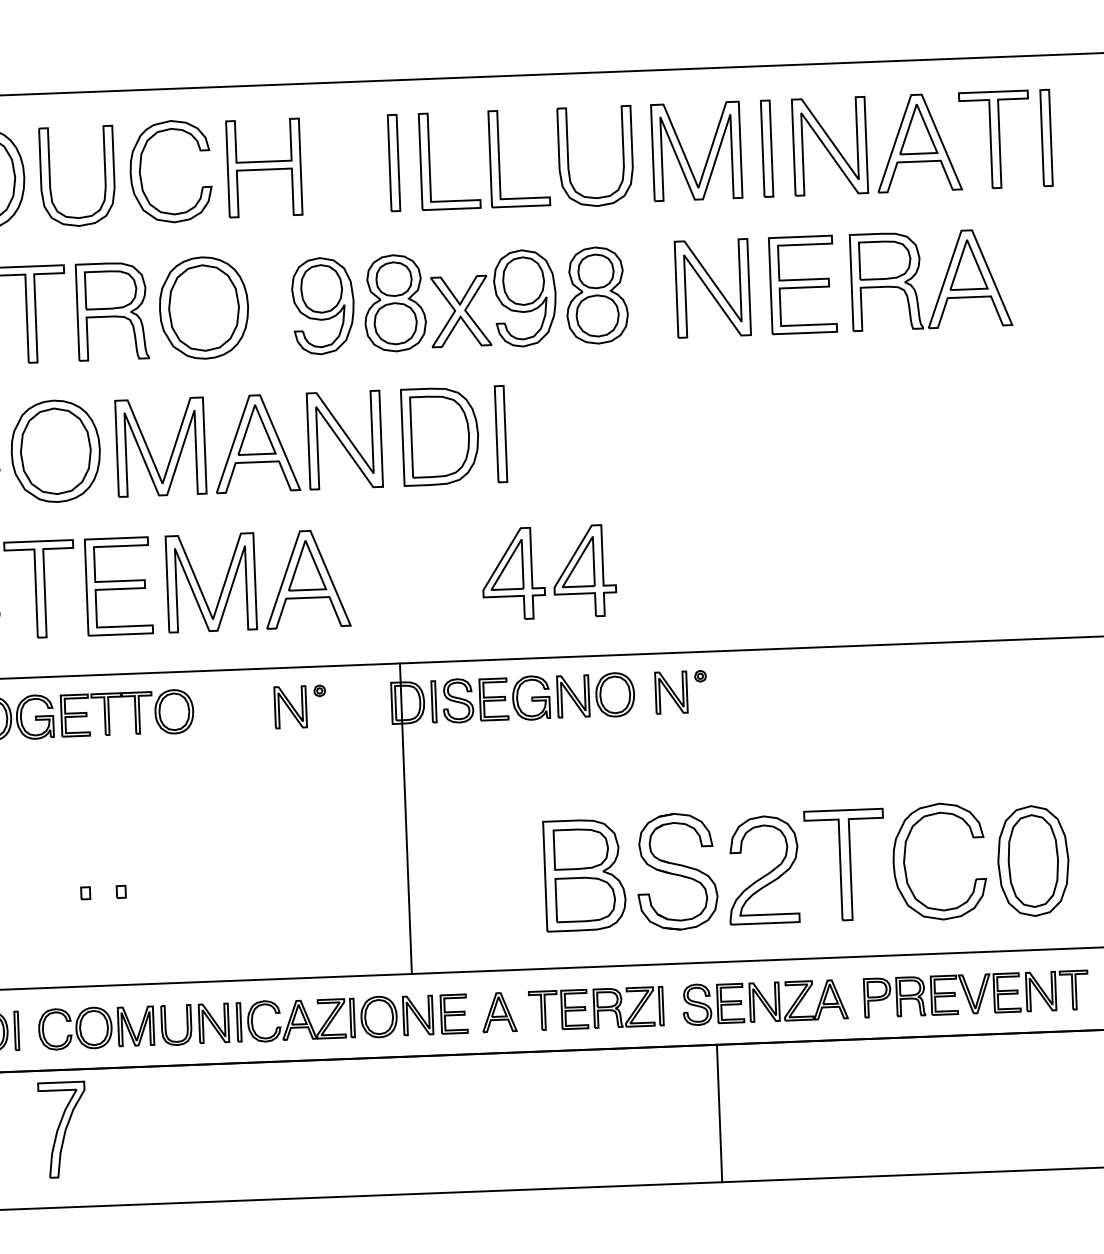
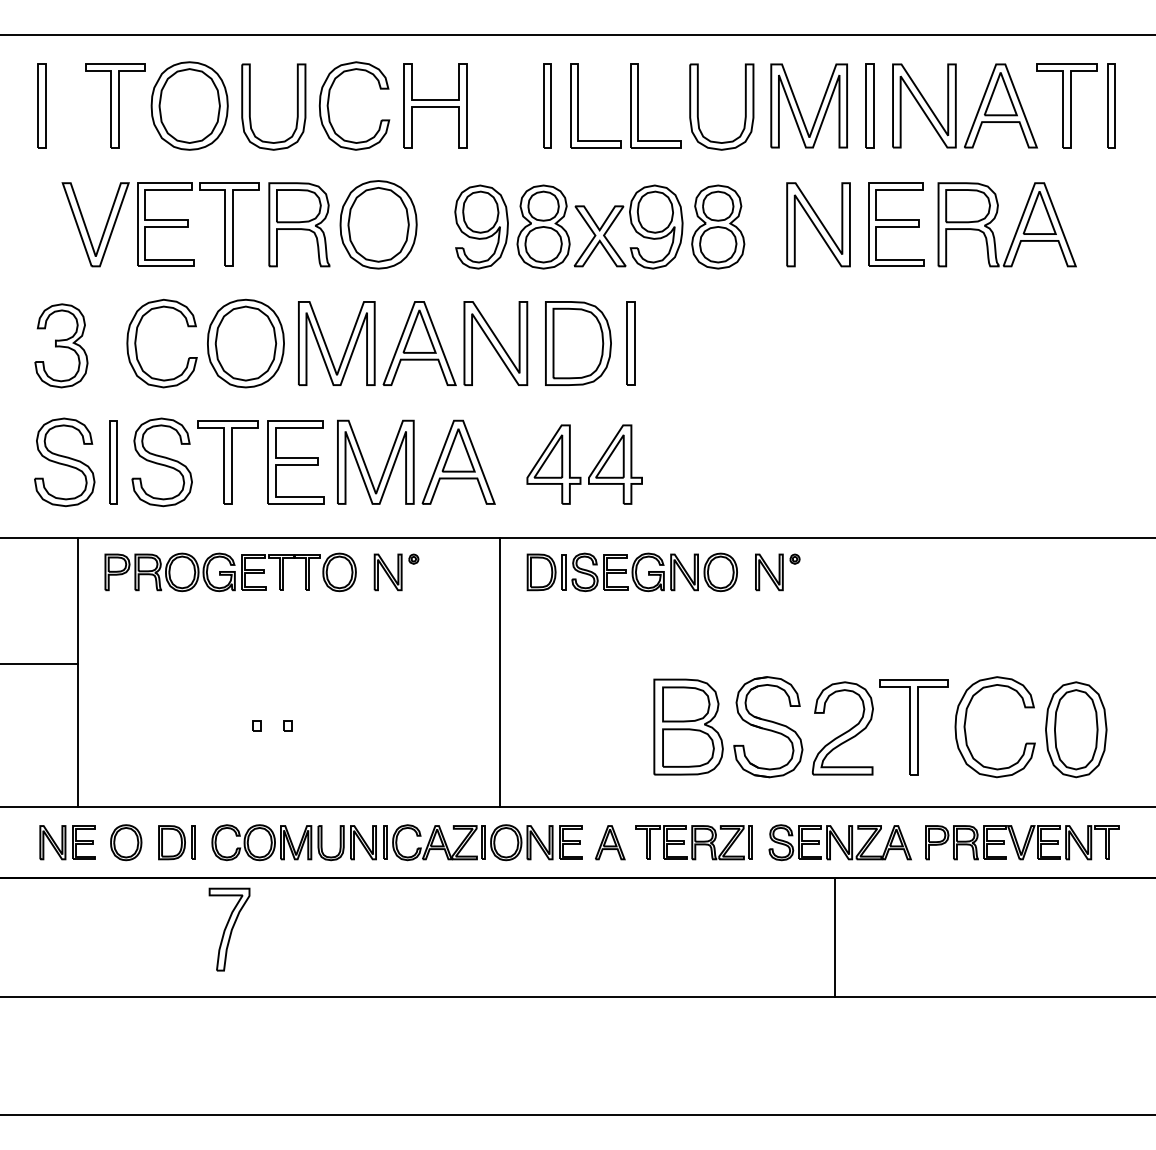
part: (559, 576) -> (593, 468), moved
part: (300, 707) -> (396, 572), moved
line: (405, 818) -> (499, 672), moved
line: (718, 1112) -> (834, 936), moved

